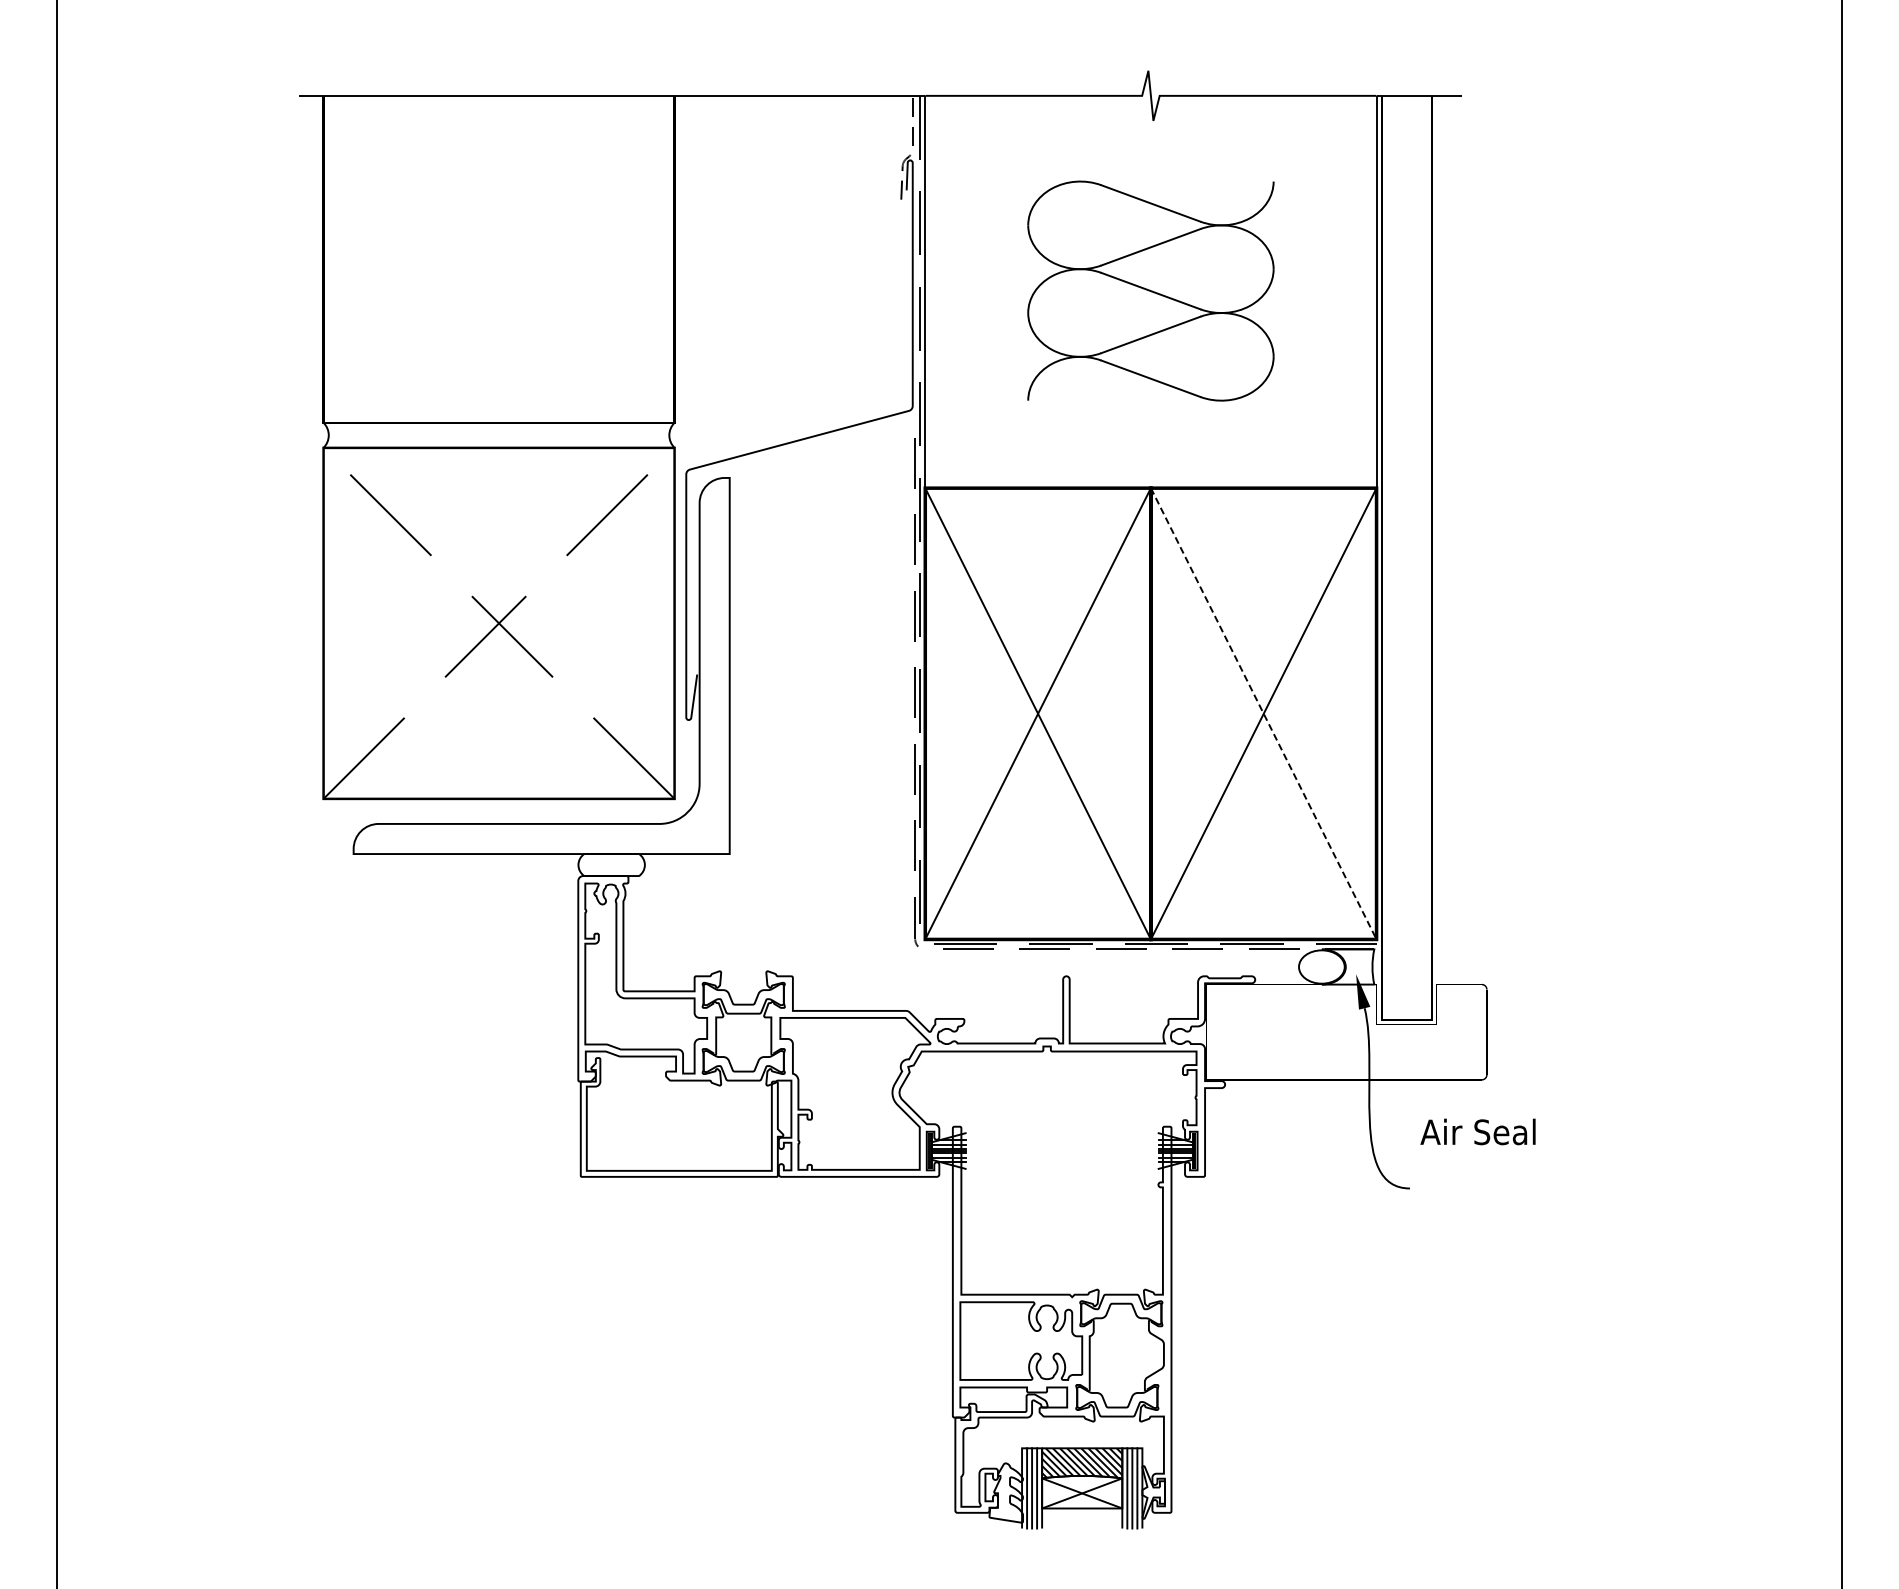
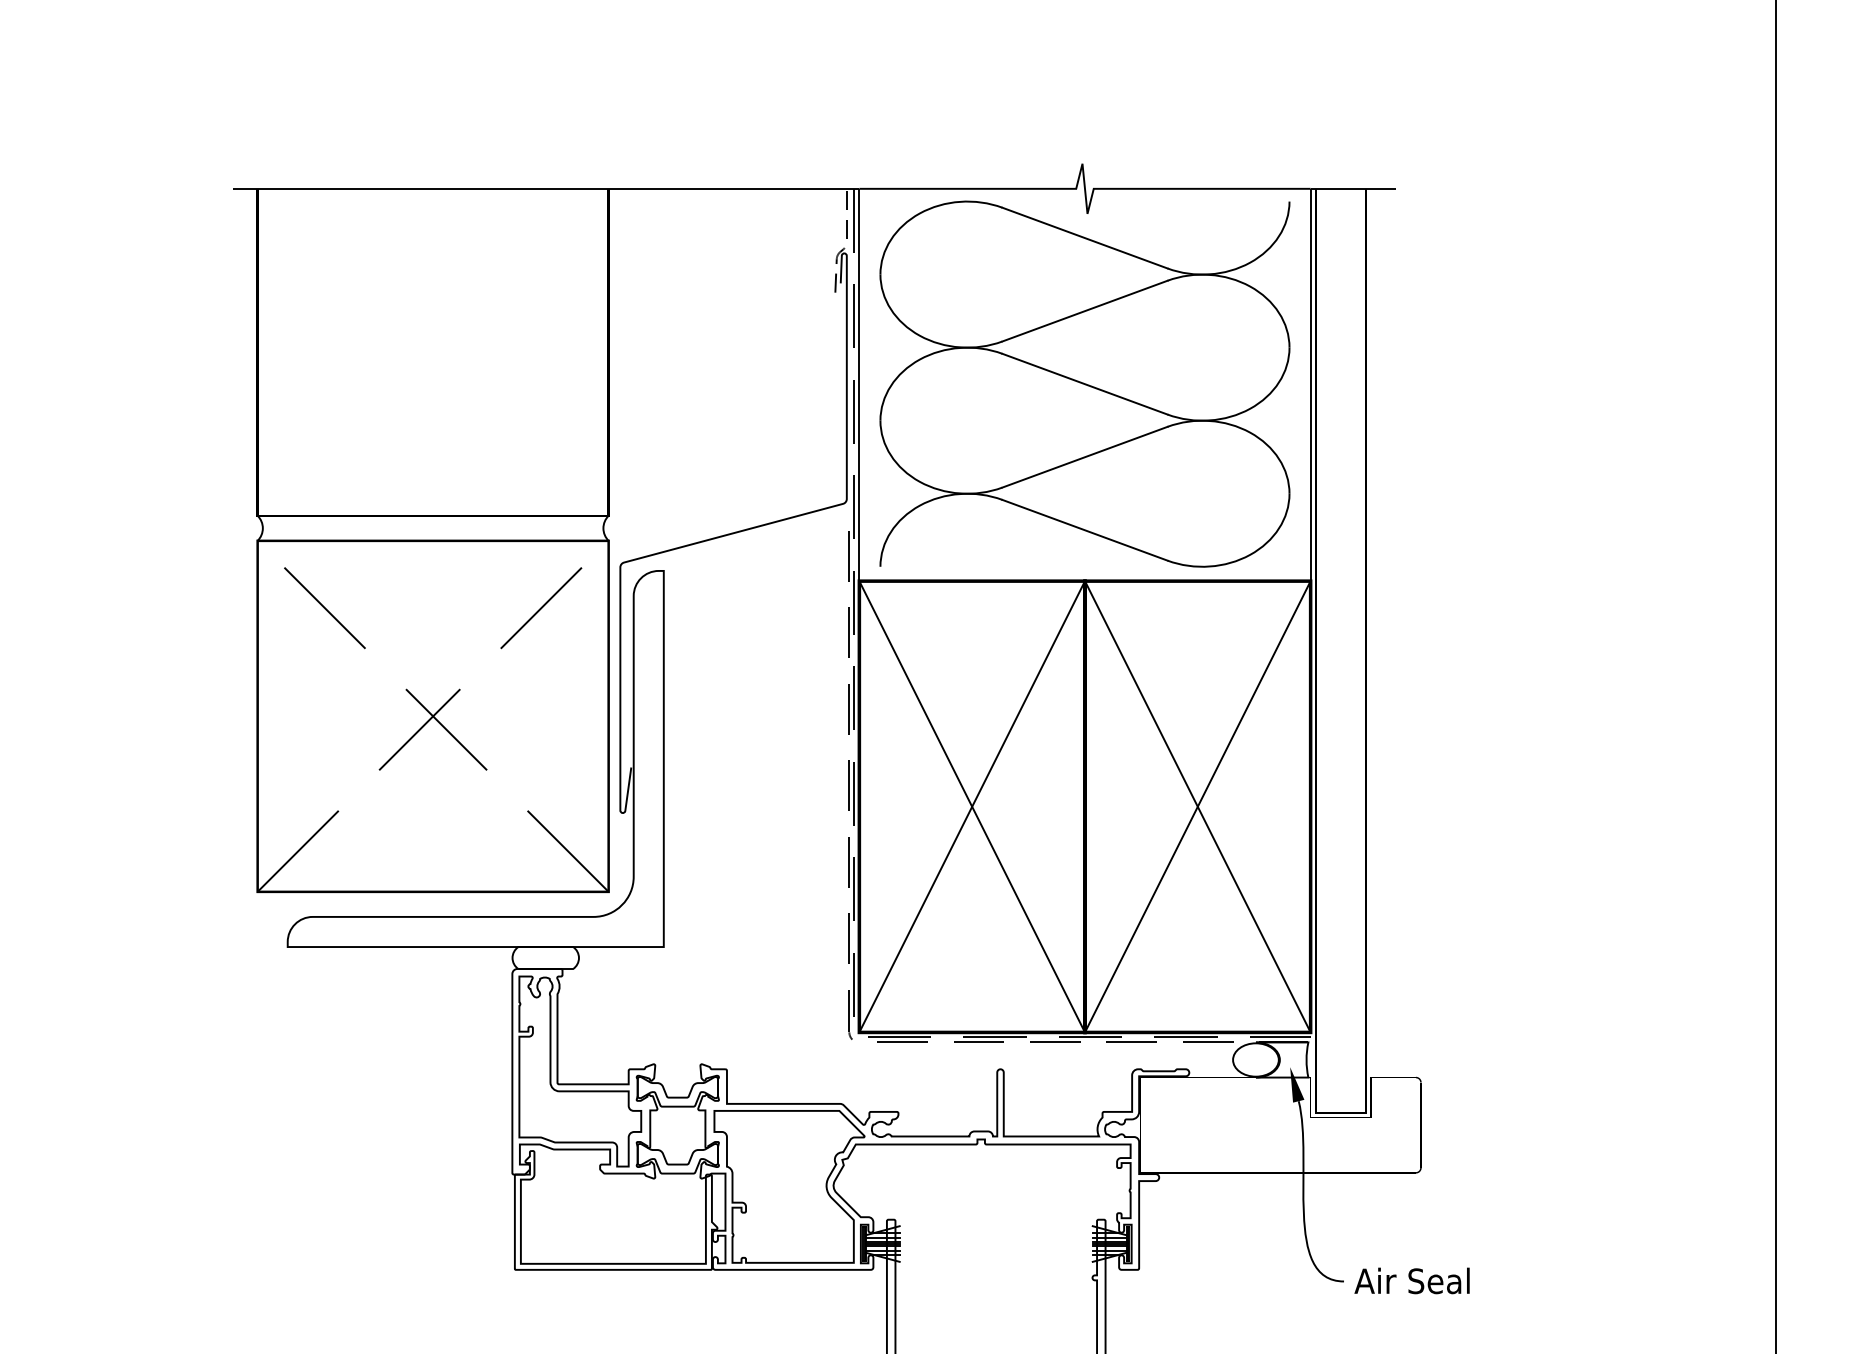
part: (1150, 290) -> (1084, 383), size x1.67
line: (1263, 714) -> (1197, 807), dashed -> solid
text: (1477, 1131) -> (1411, 1280), moved

